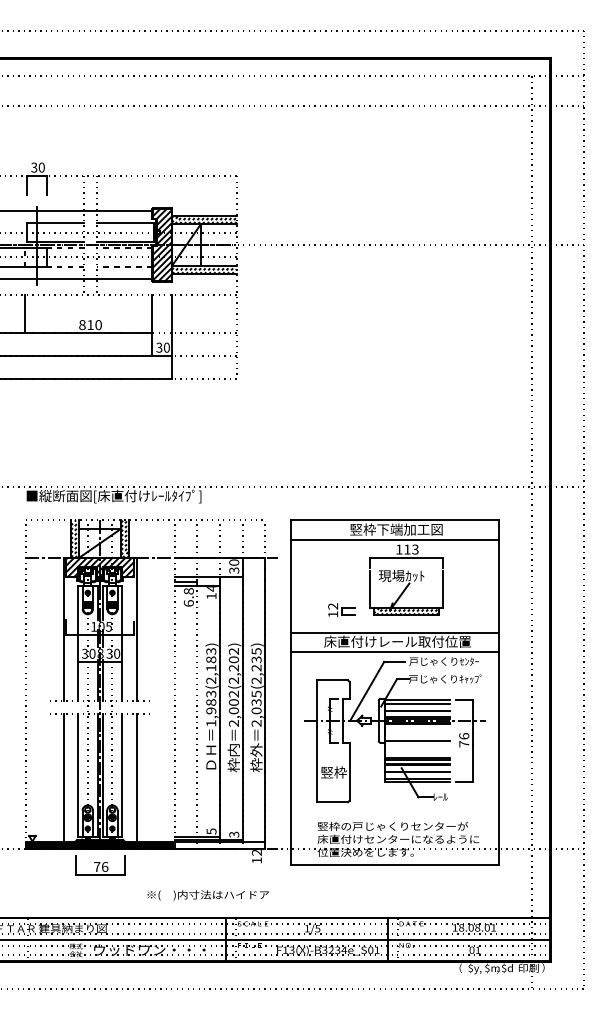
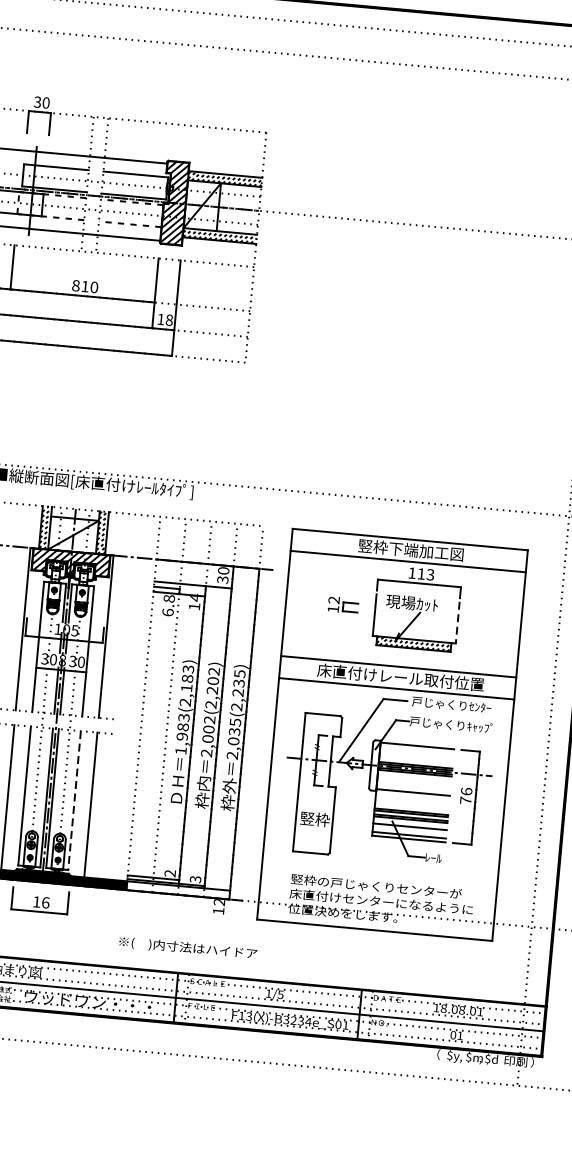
text: (162, 347) -> (164, 319), 30 -> 18
line: (443, 589) -> (458, 623), solid -> dashed
part: (341, 609) -> (343, 604), moved
line: (417, 703) -> (417, 749), removed
line: (417, 711) -> (416, 758), removed
line: (122, 775) -> (74, 800), solid -> dashed
text: (211, 831) -> (170, 873), 5 -> 2
text: (97, 866) -> (37, 901), 76 -> 16
text: (207, 895) -> (187, 948), moved

